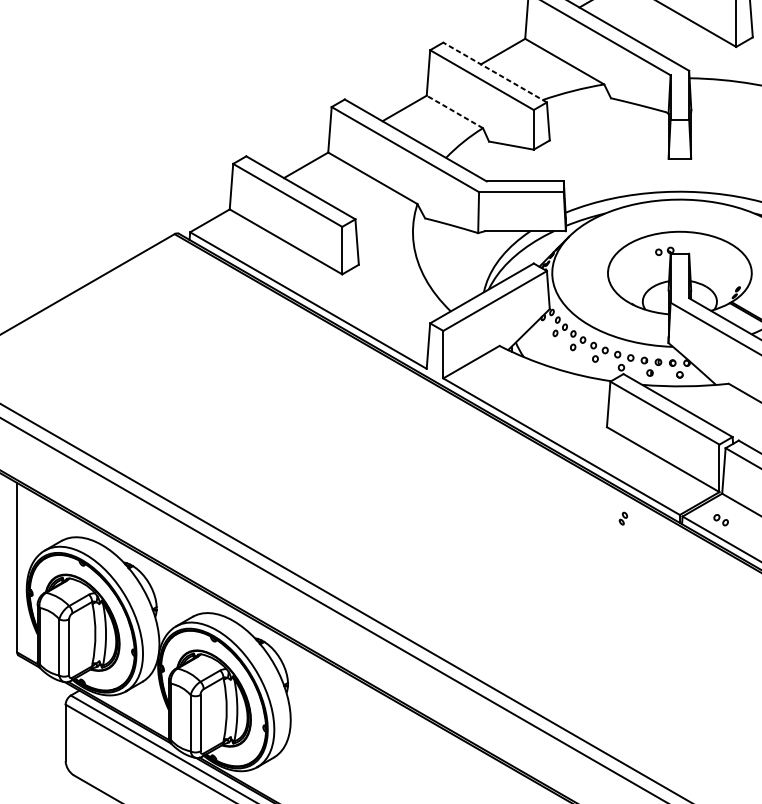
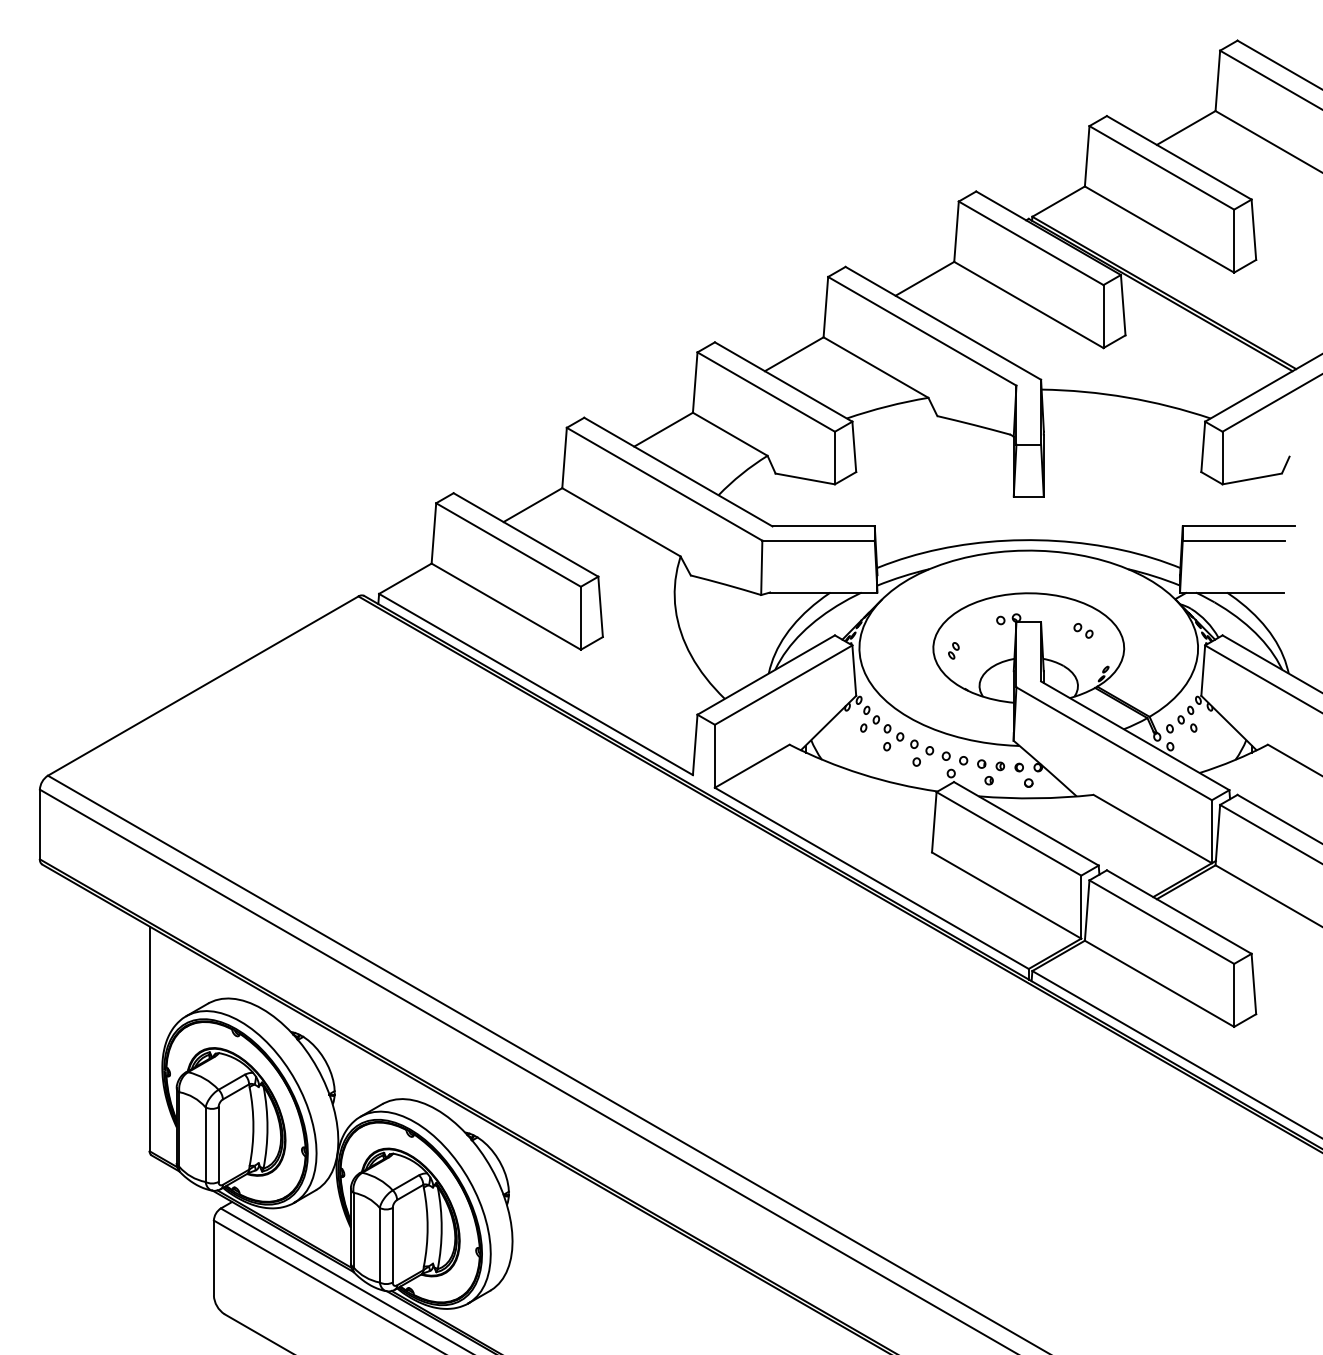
line: (495, 72) -> (783, 381), dashed -> solid
line: (454, 112) -> (729, 434), dashed -> solid
part: (623, 518) -> (953, 650), moved
part: (721, 519) -> (1083, 630), moved

